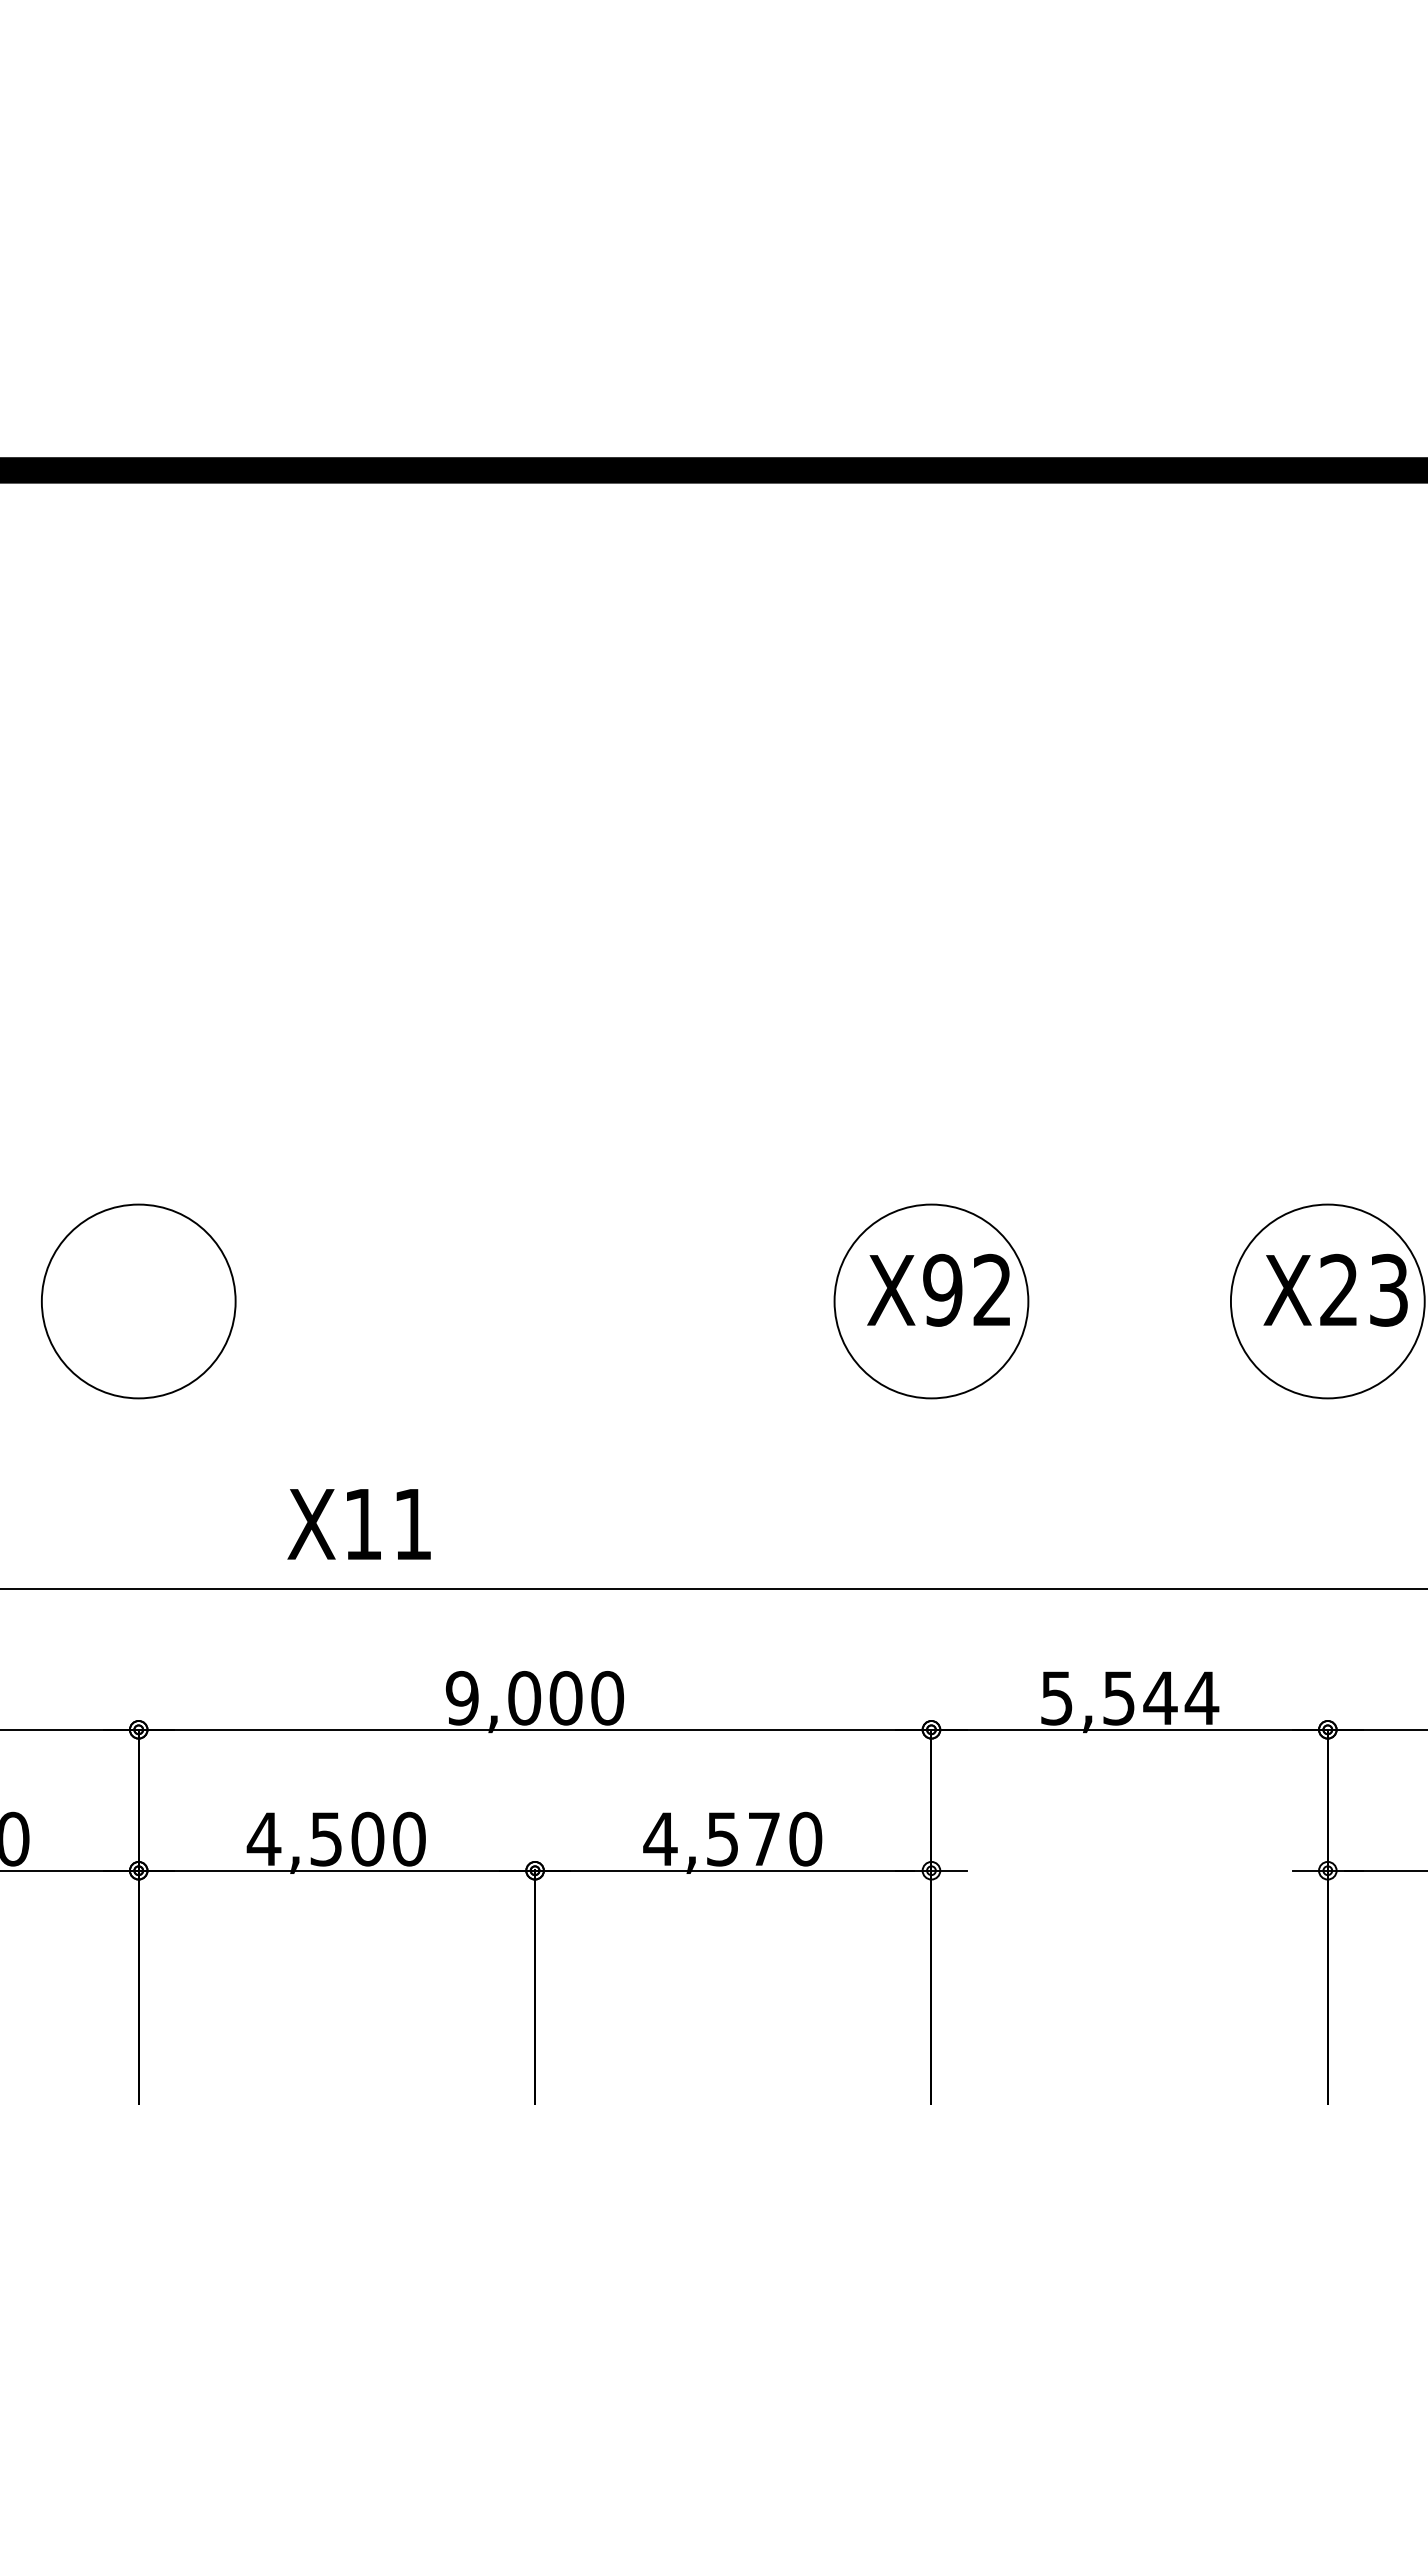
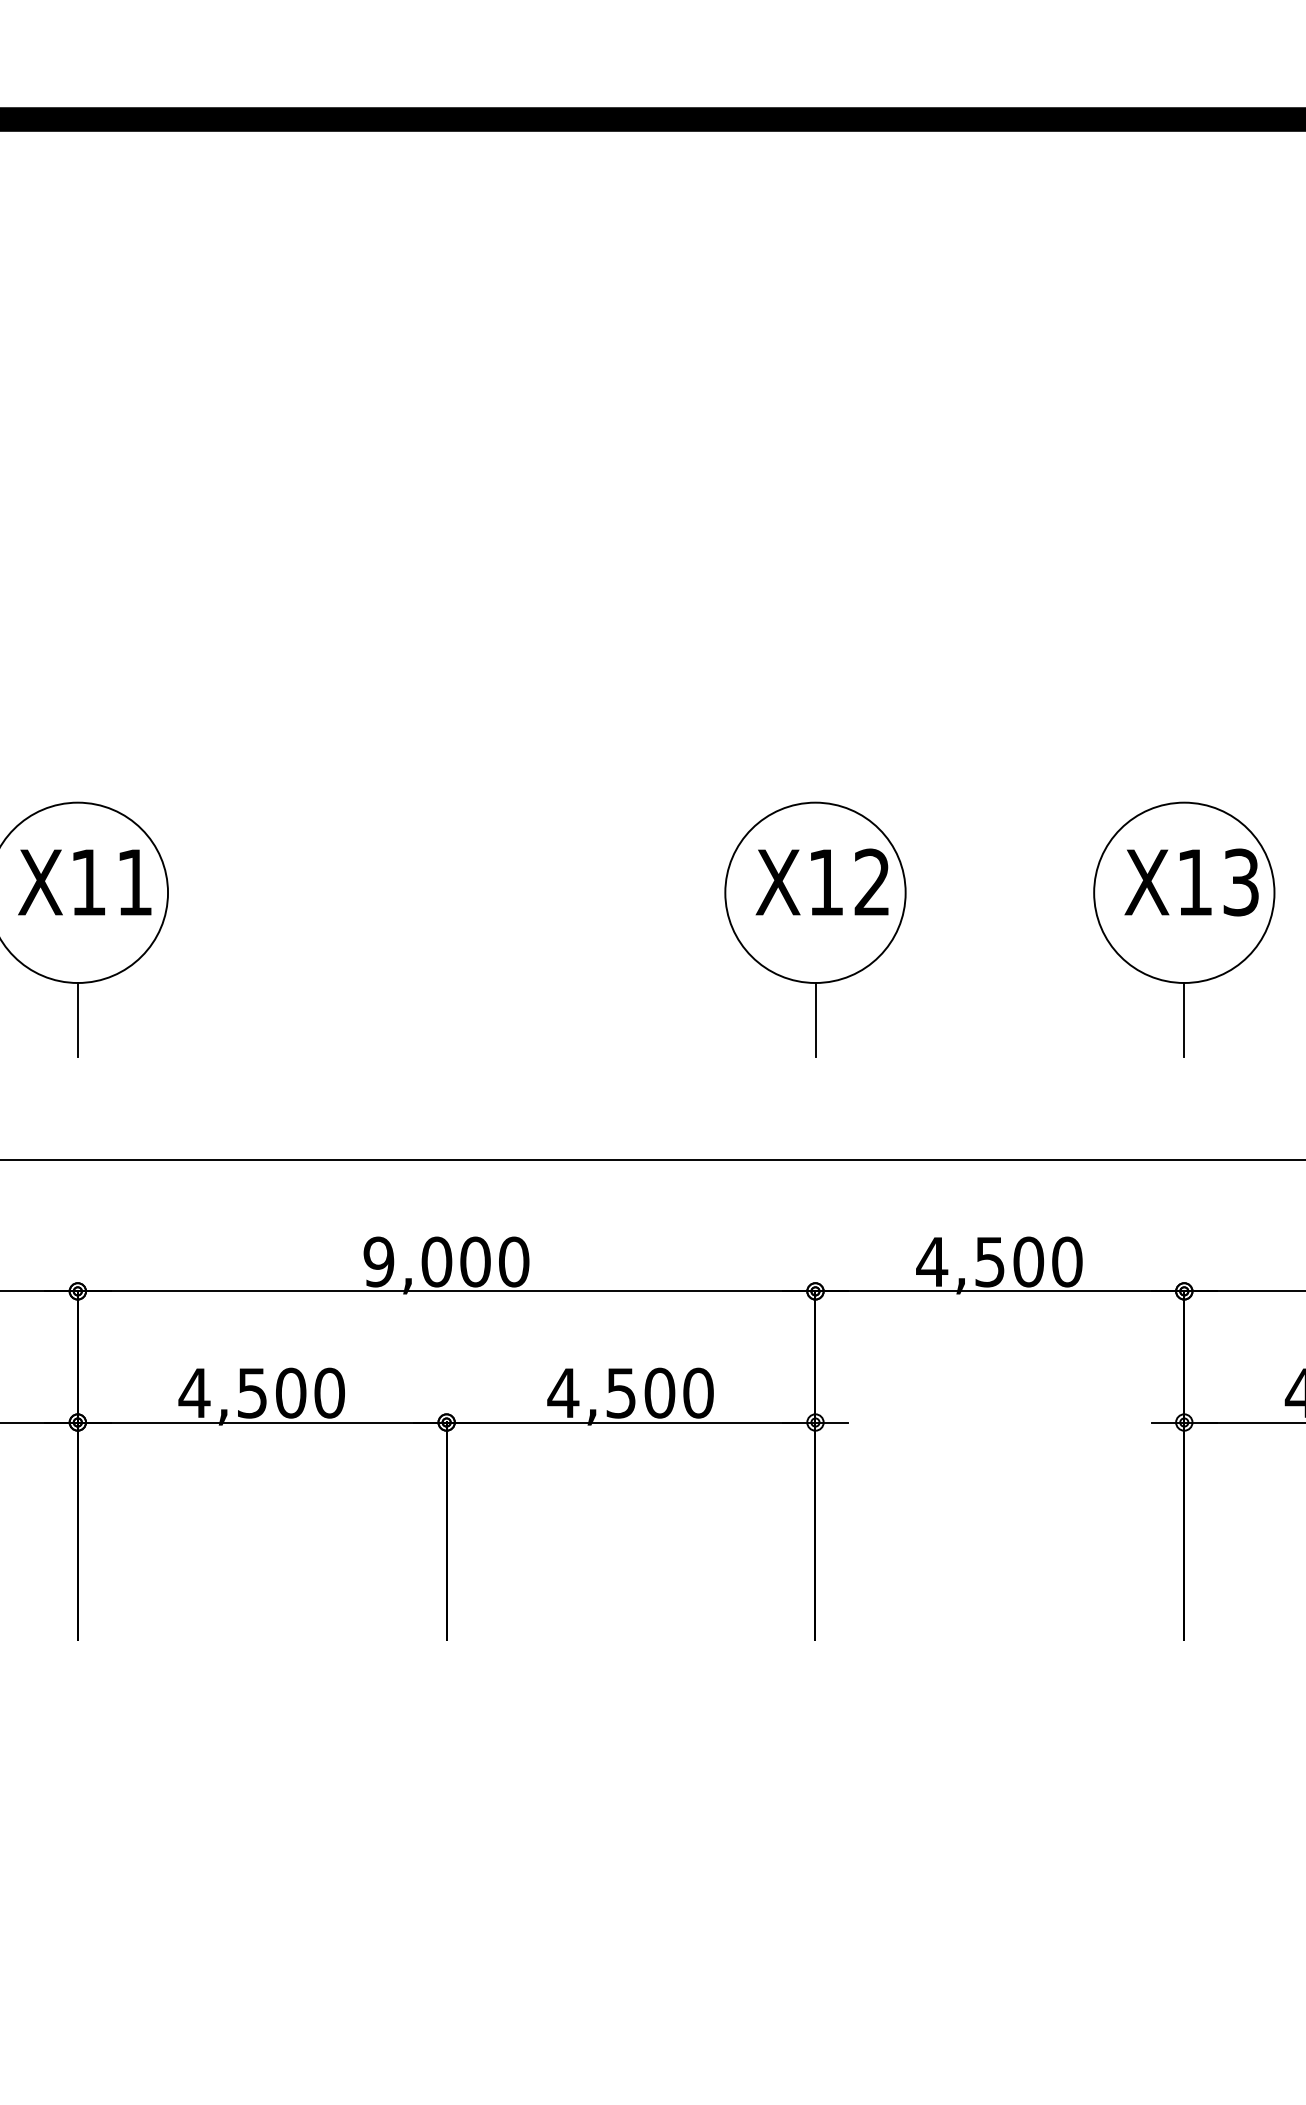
text: (942, 1289) -> (825, 881), X92 -> X12
text: (1338, 1289) -> (1194, 881), X23 -> X13
line: (138, 1437) -> (77, 1019), added
line: (931, 1437) -> (815, 1019), added
line: (1327, 1437) -> (1183, 1019), added
text: (358, 1524) -> (84, 882), moved
text: (1129, 1698) -> (999, 1262), 5,544 -> 4,500
text: (764, 1838) -> (660, 1392), 4,570 -> 4,500

